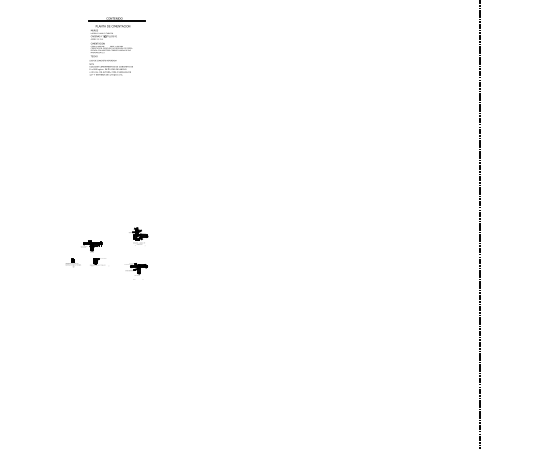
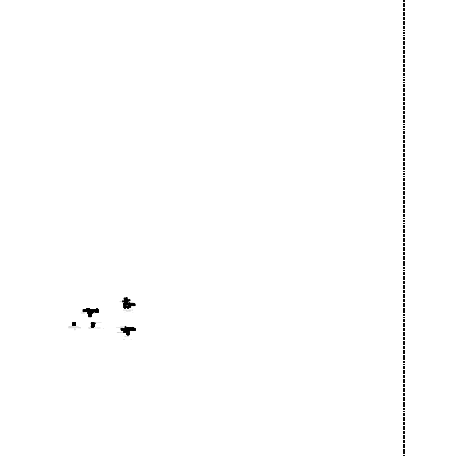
part: (117, 45) -> (110, 150), removed

